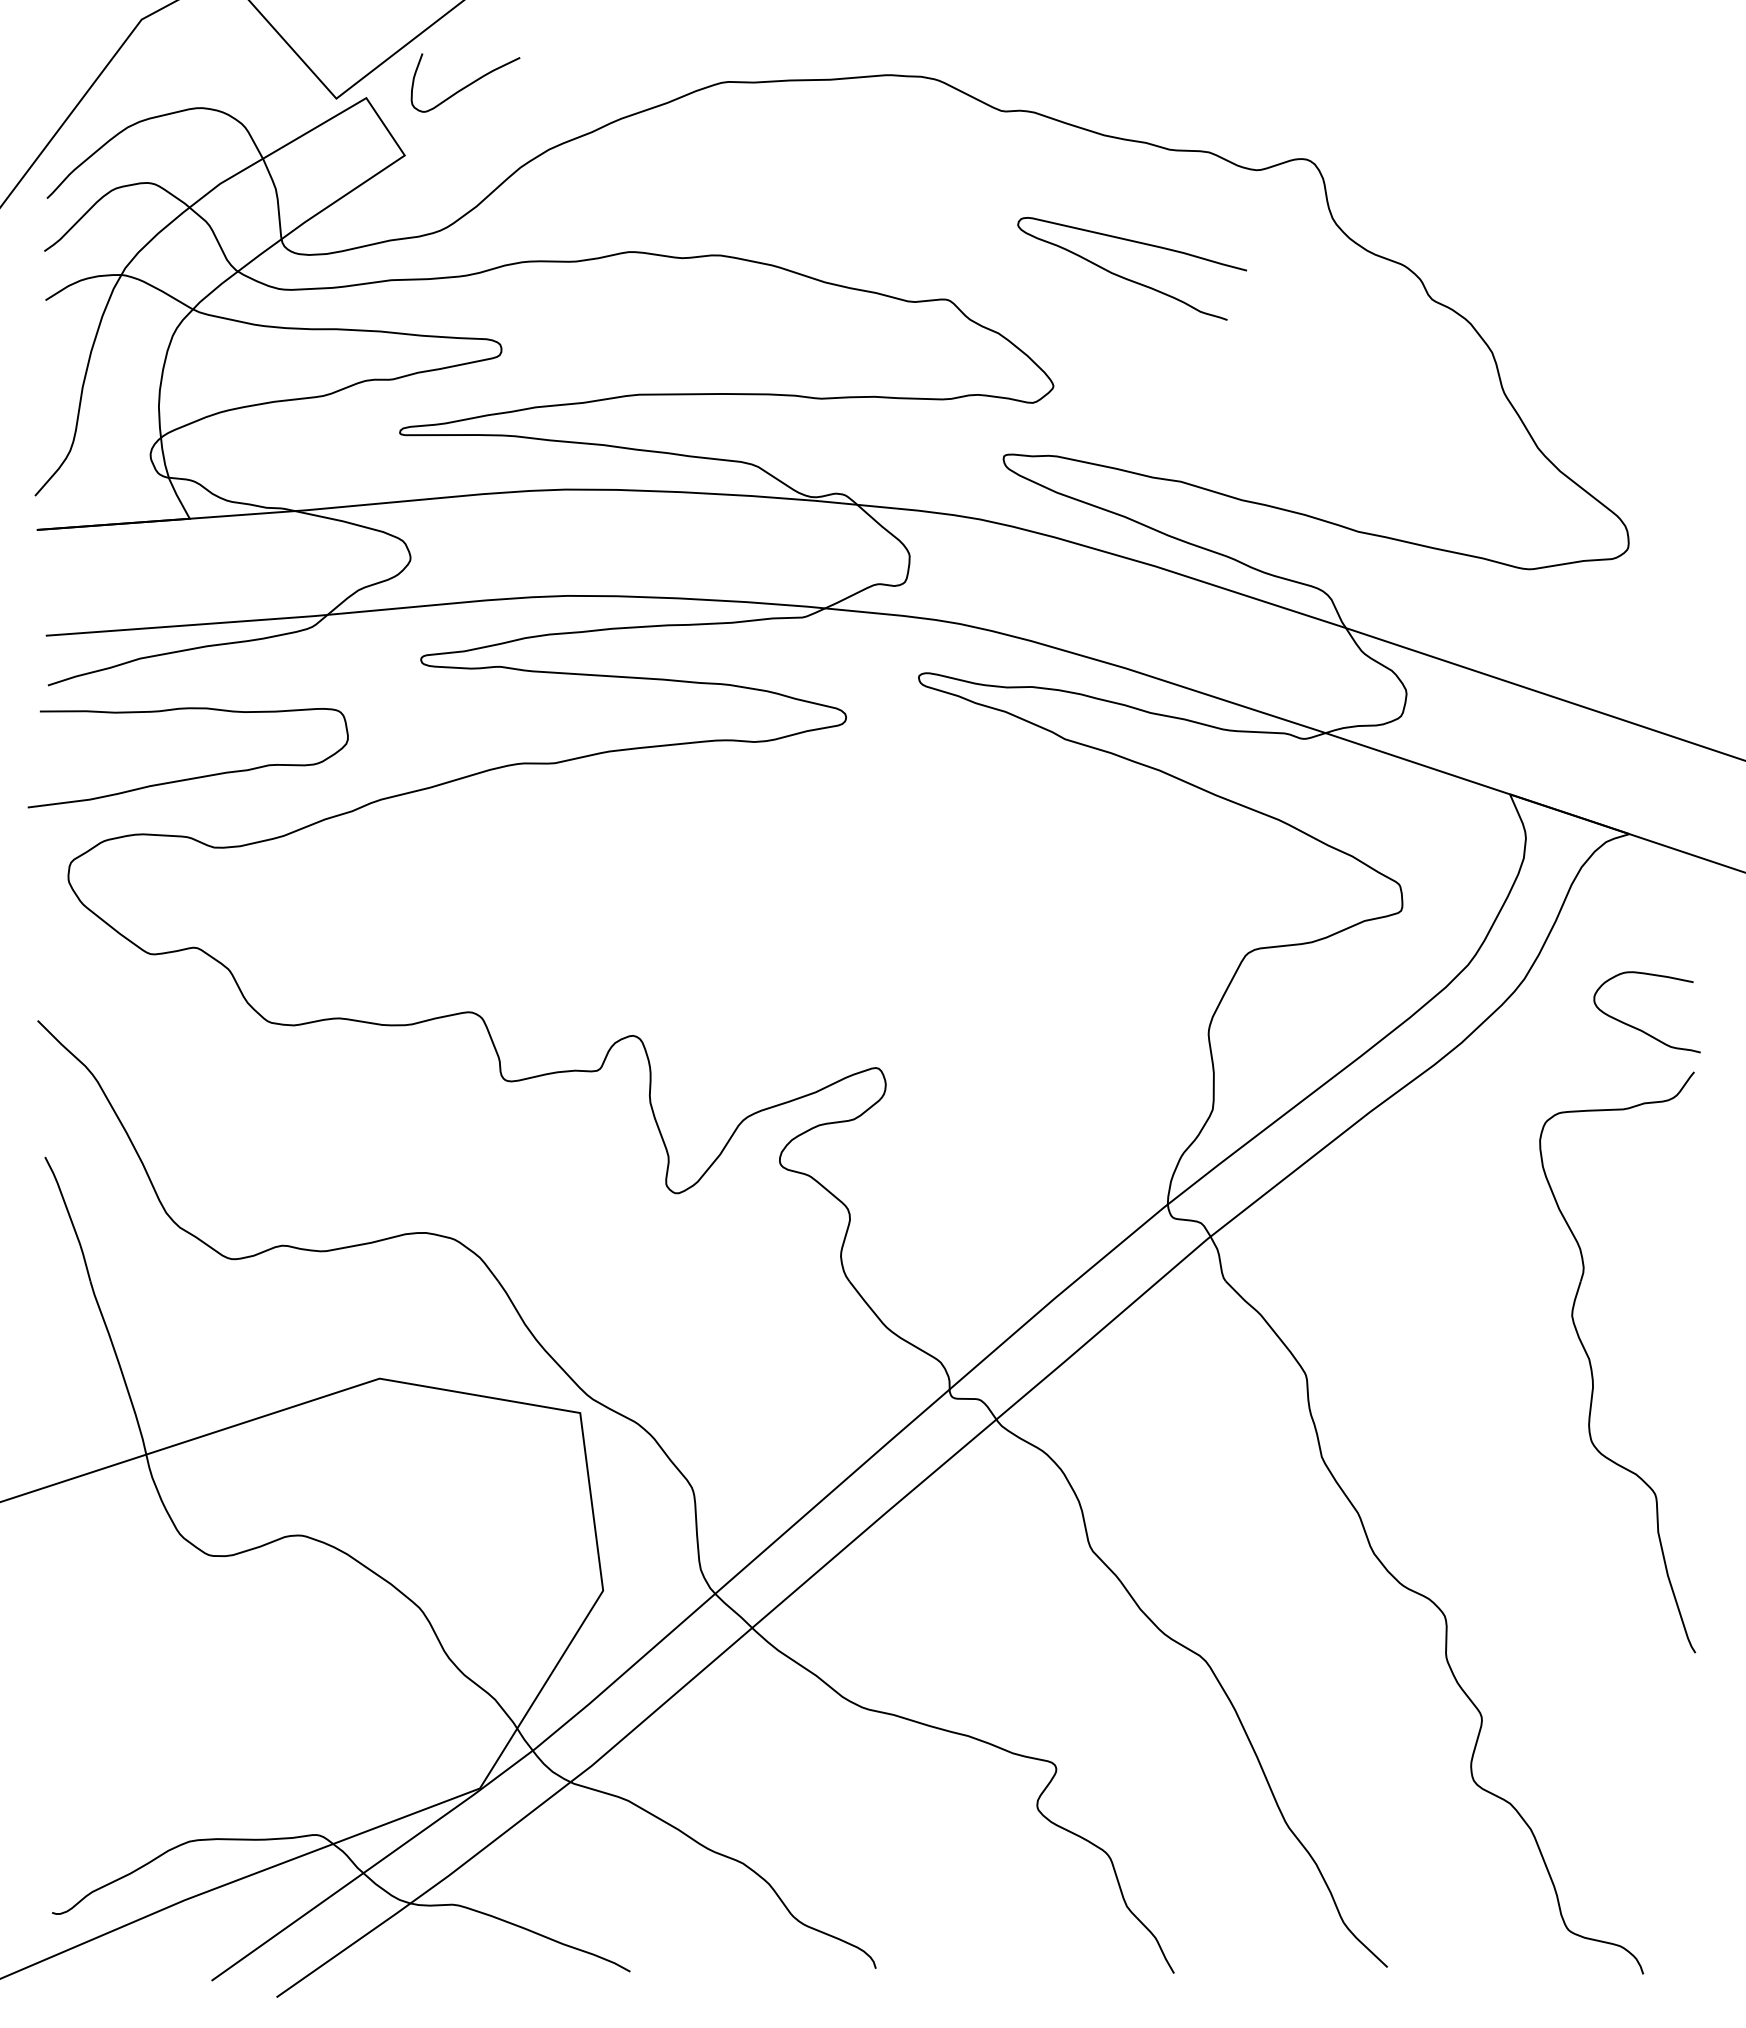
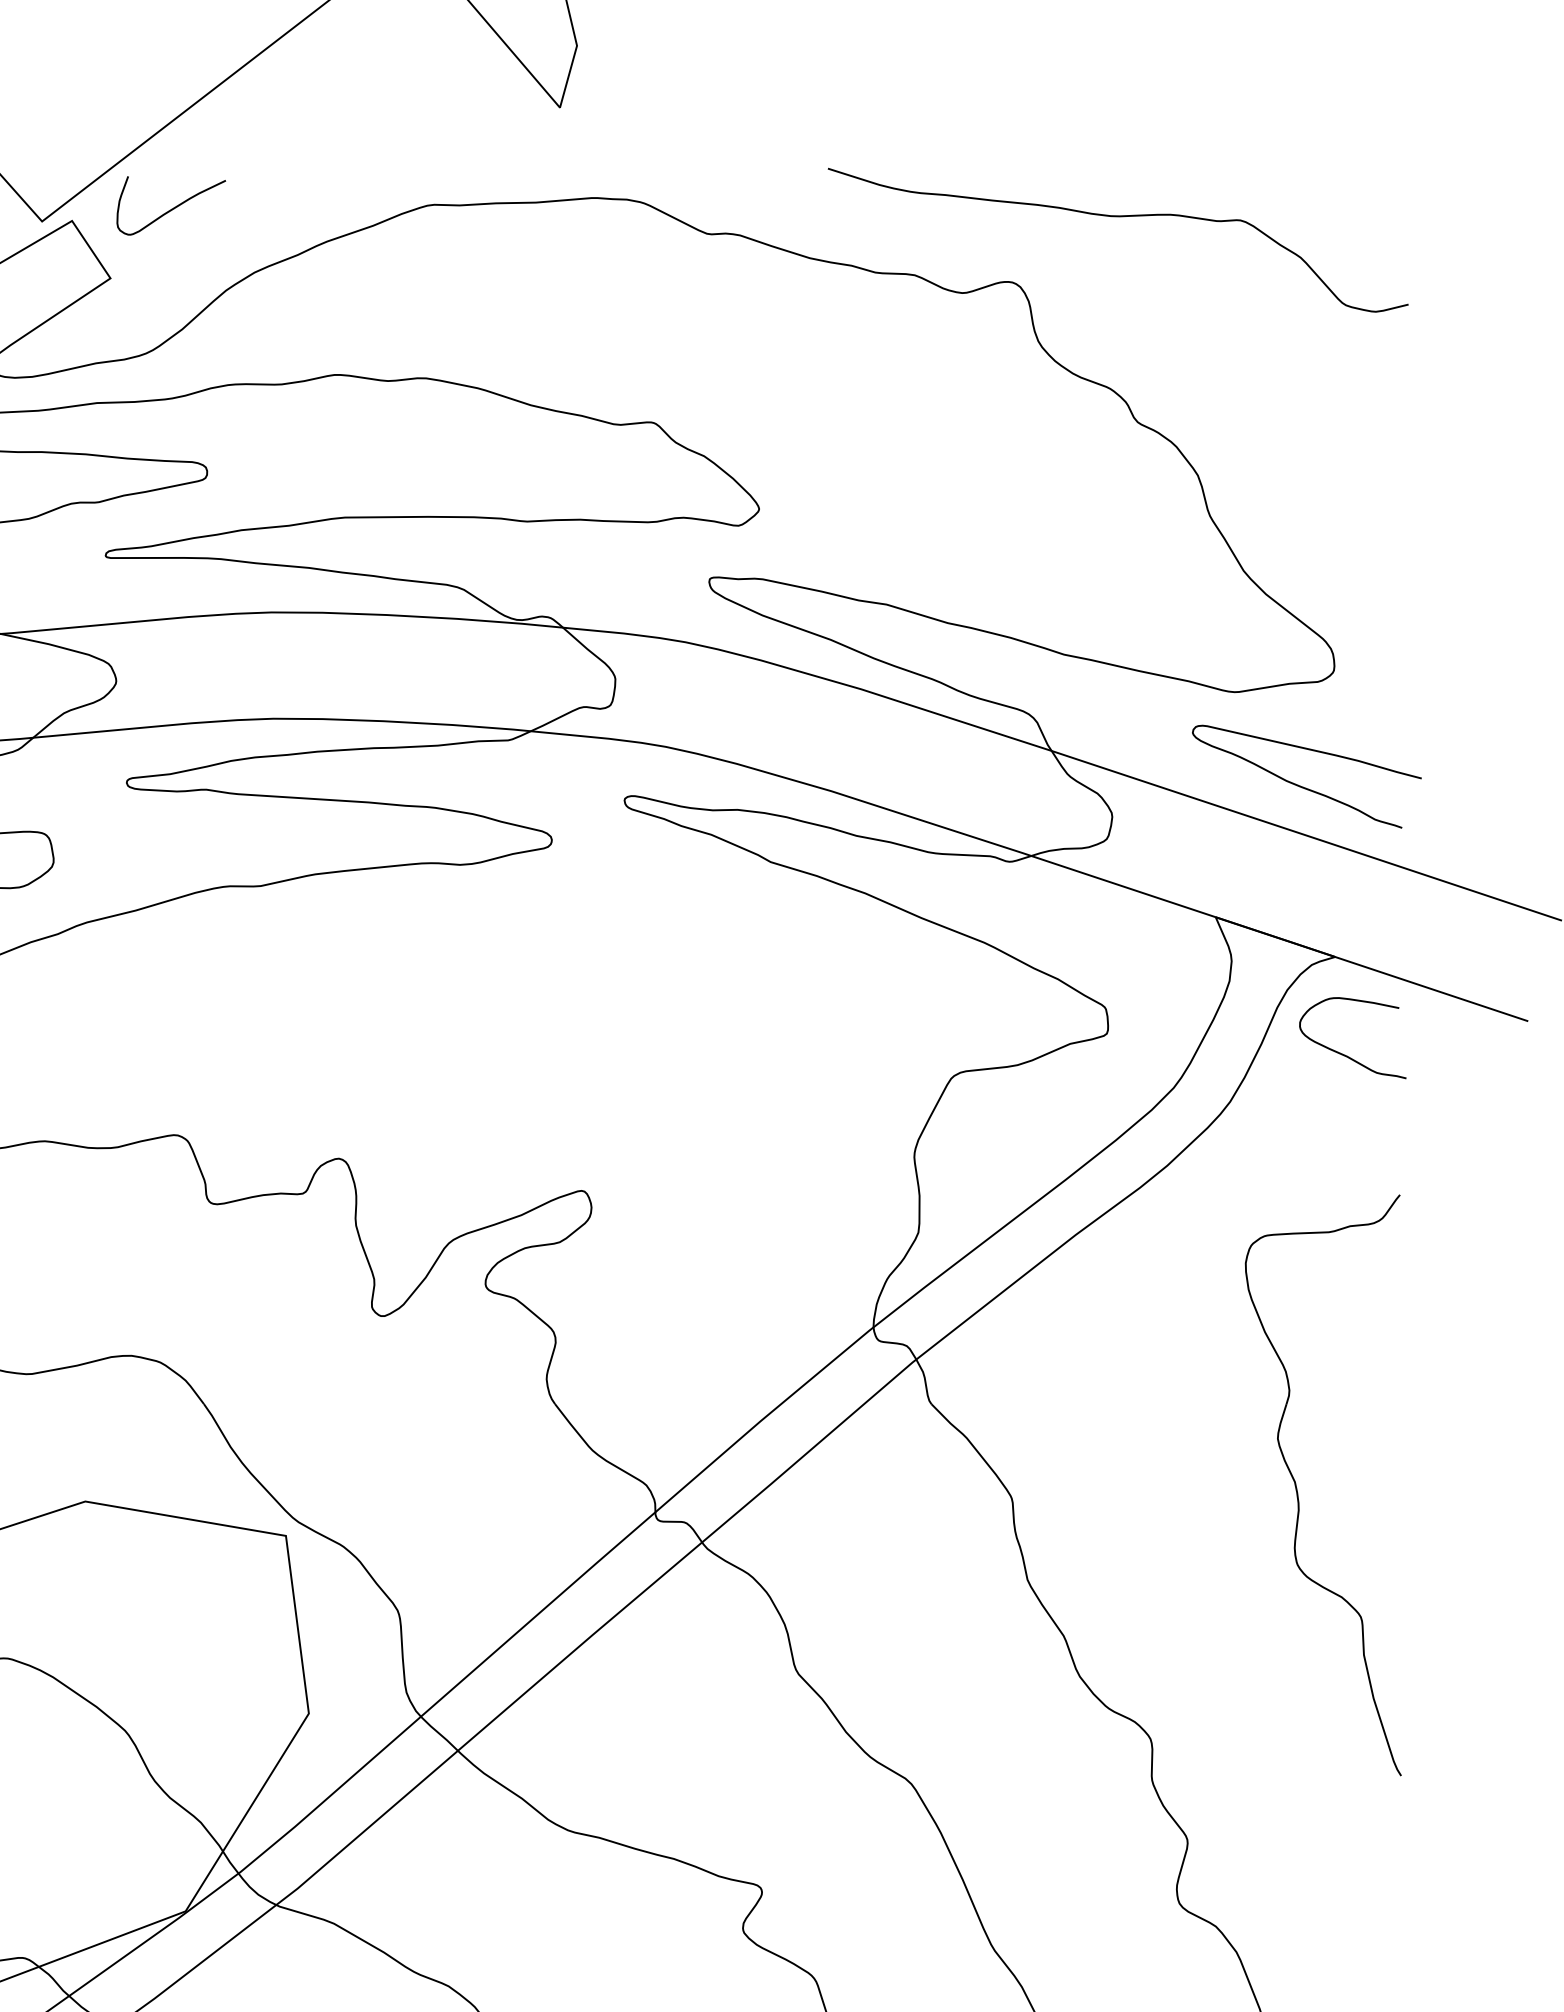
curve: (1412, 94) -> (1118, 217), added
curve: (1128, 278) -> (1303, 786), moved
curve: (1639, 1028) -> (1345, 1054), moved

